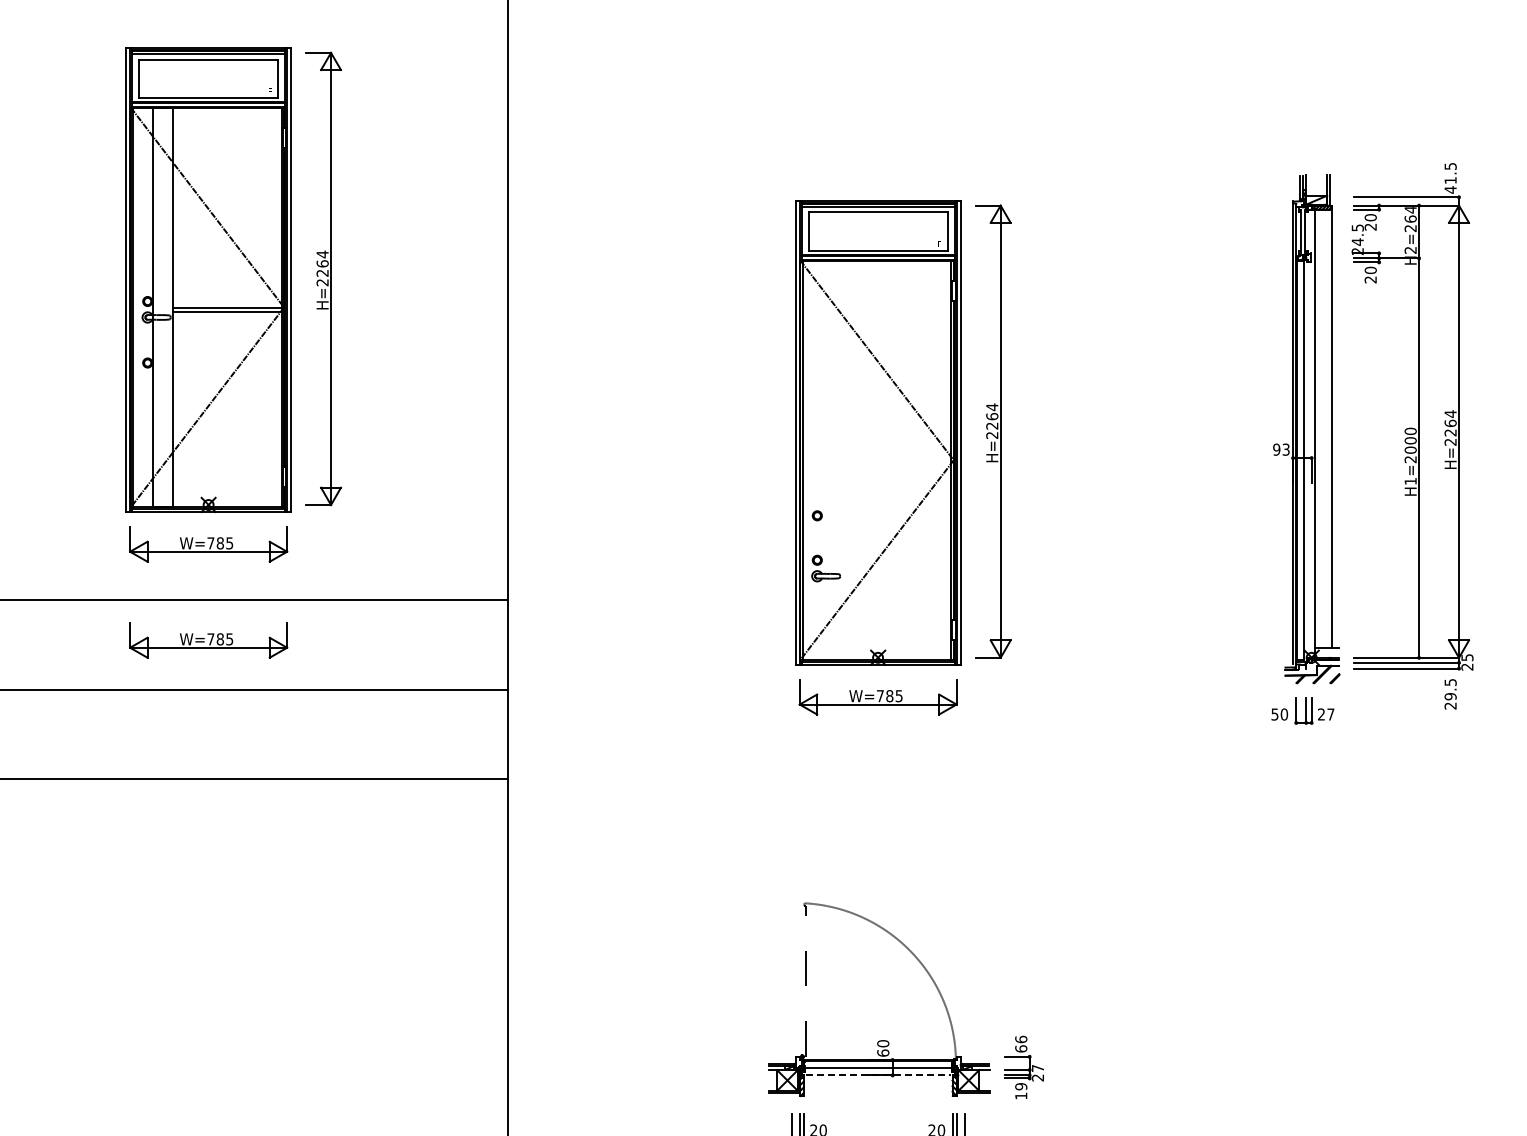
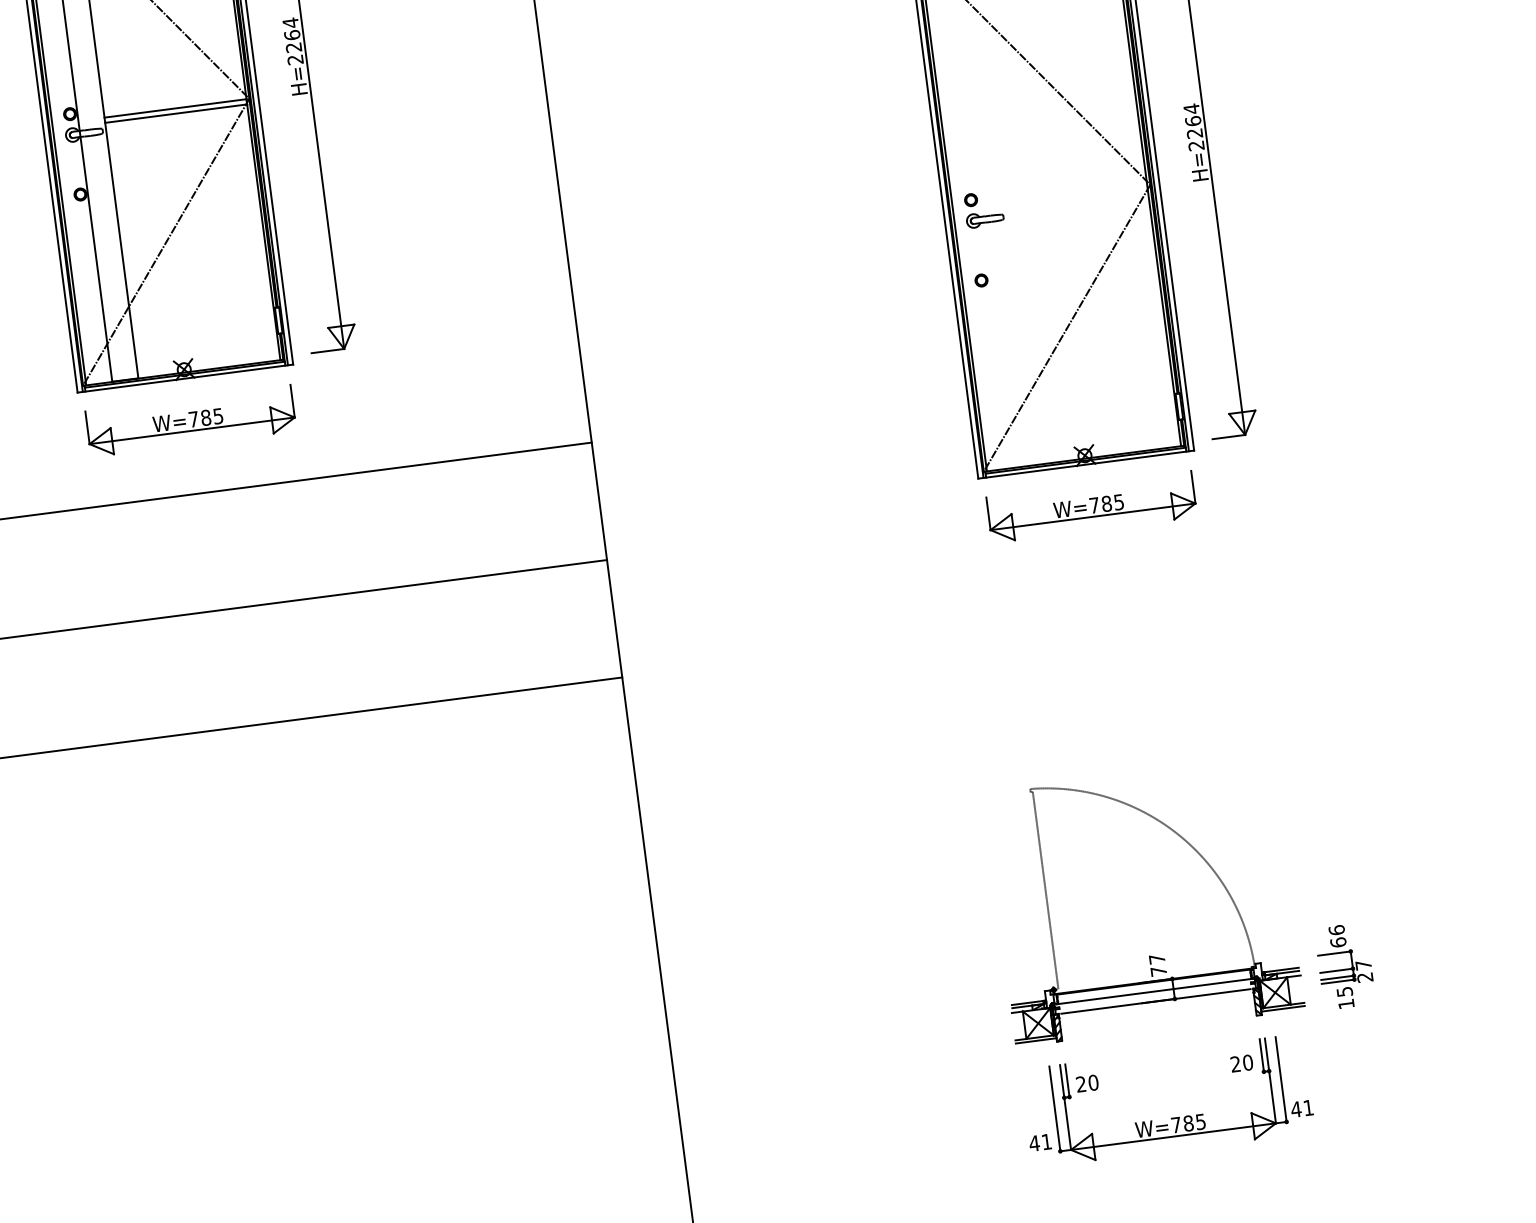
part: (825, 568) -> (983, 209), moved
part: (208, 640) -> (207, 546), removed
text: (883, 1048) -> (1158, 965), 60 -> 77
line: (878, 1075) -> (1156, 1001), dashed -> solid
text: (1020, 1086) -> (1343, 991), 19 -> 15

